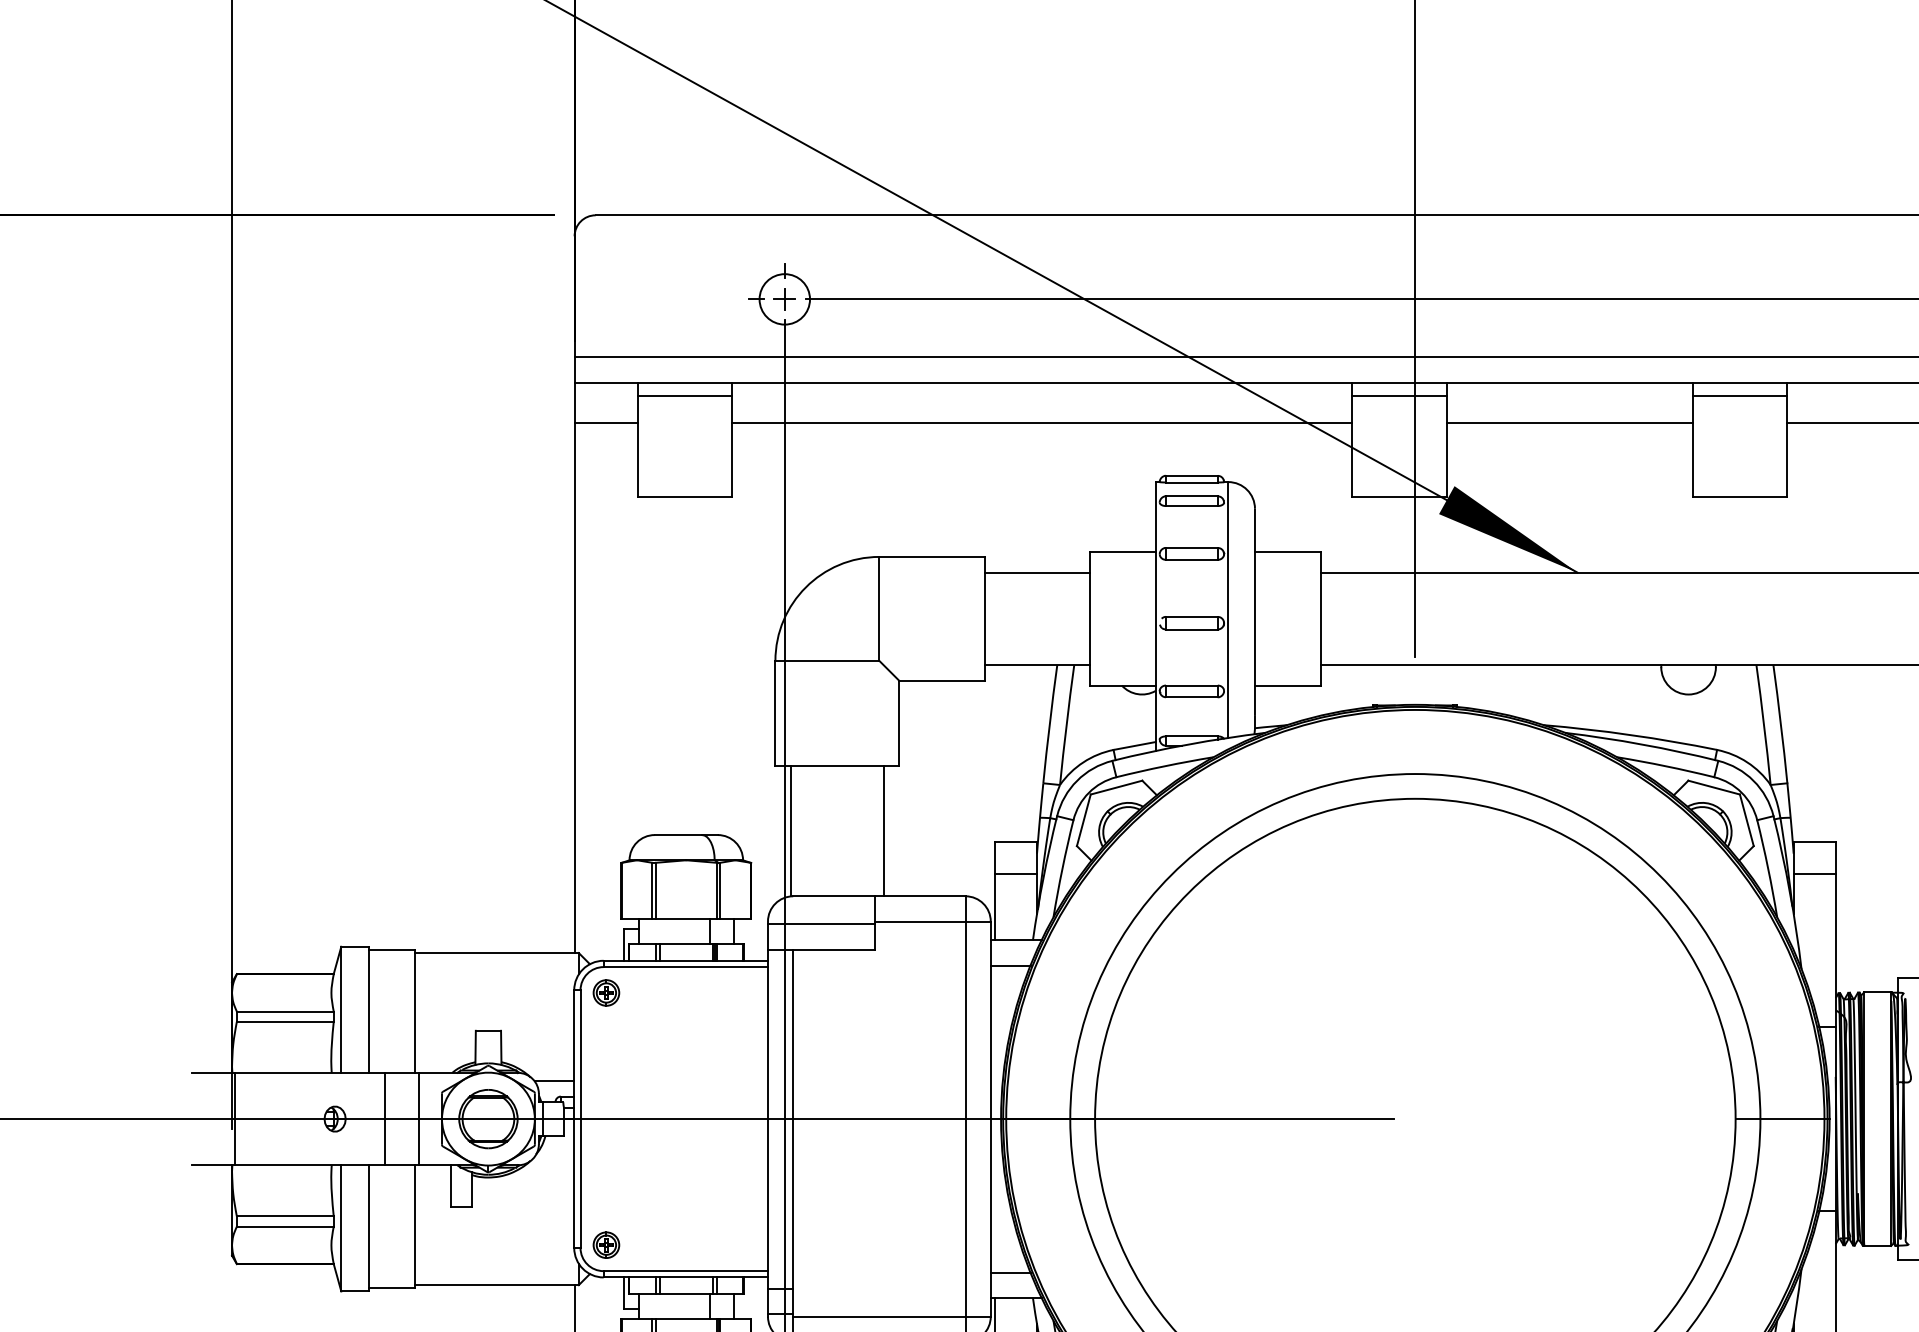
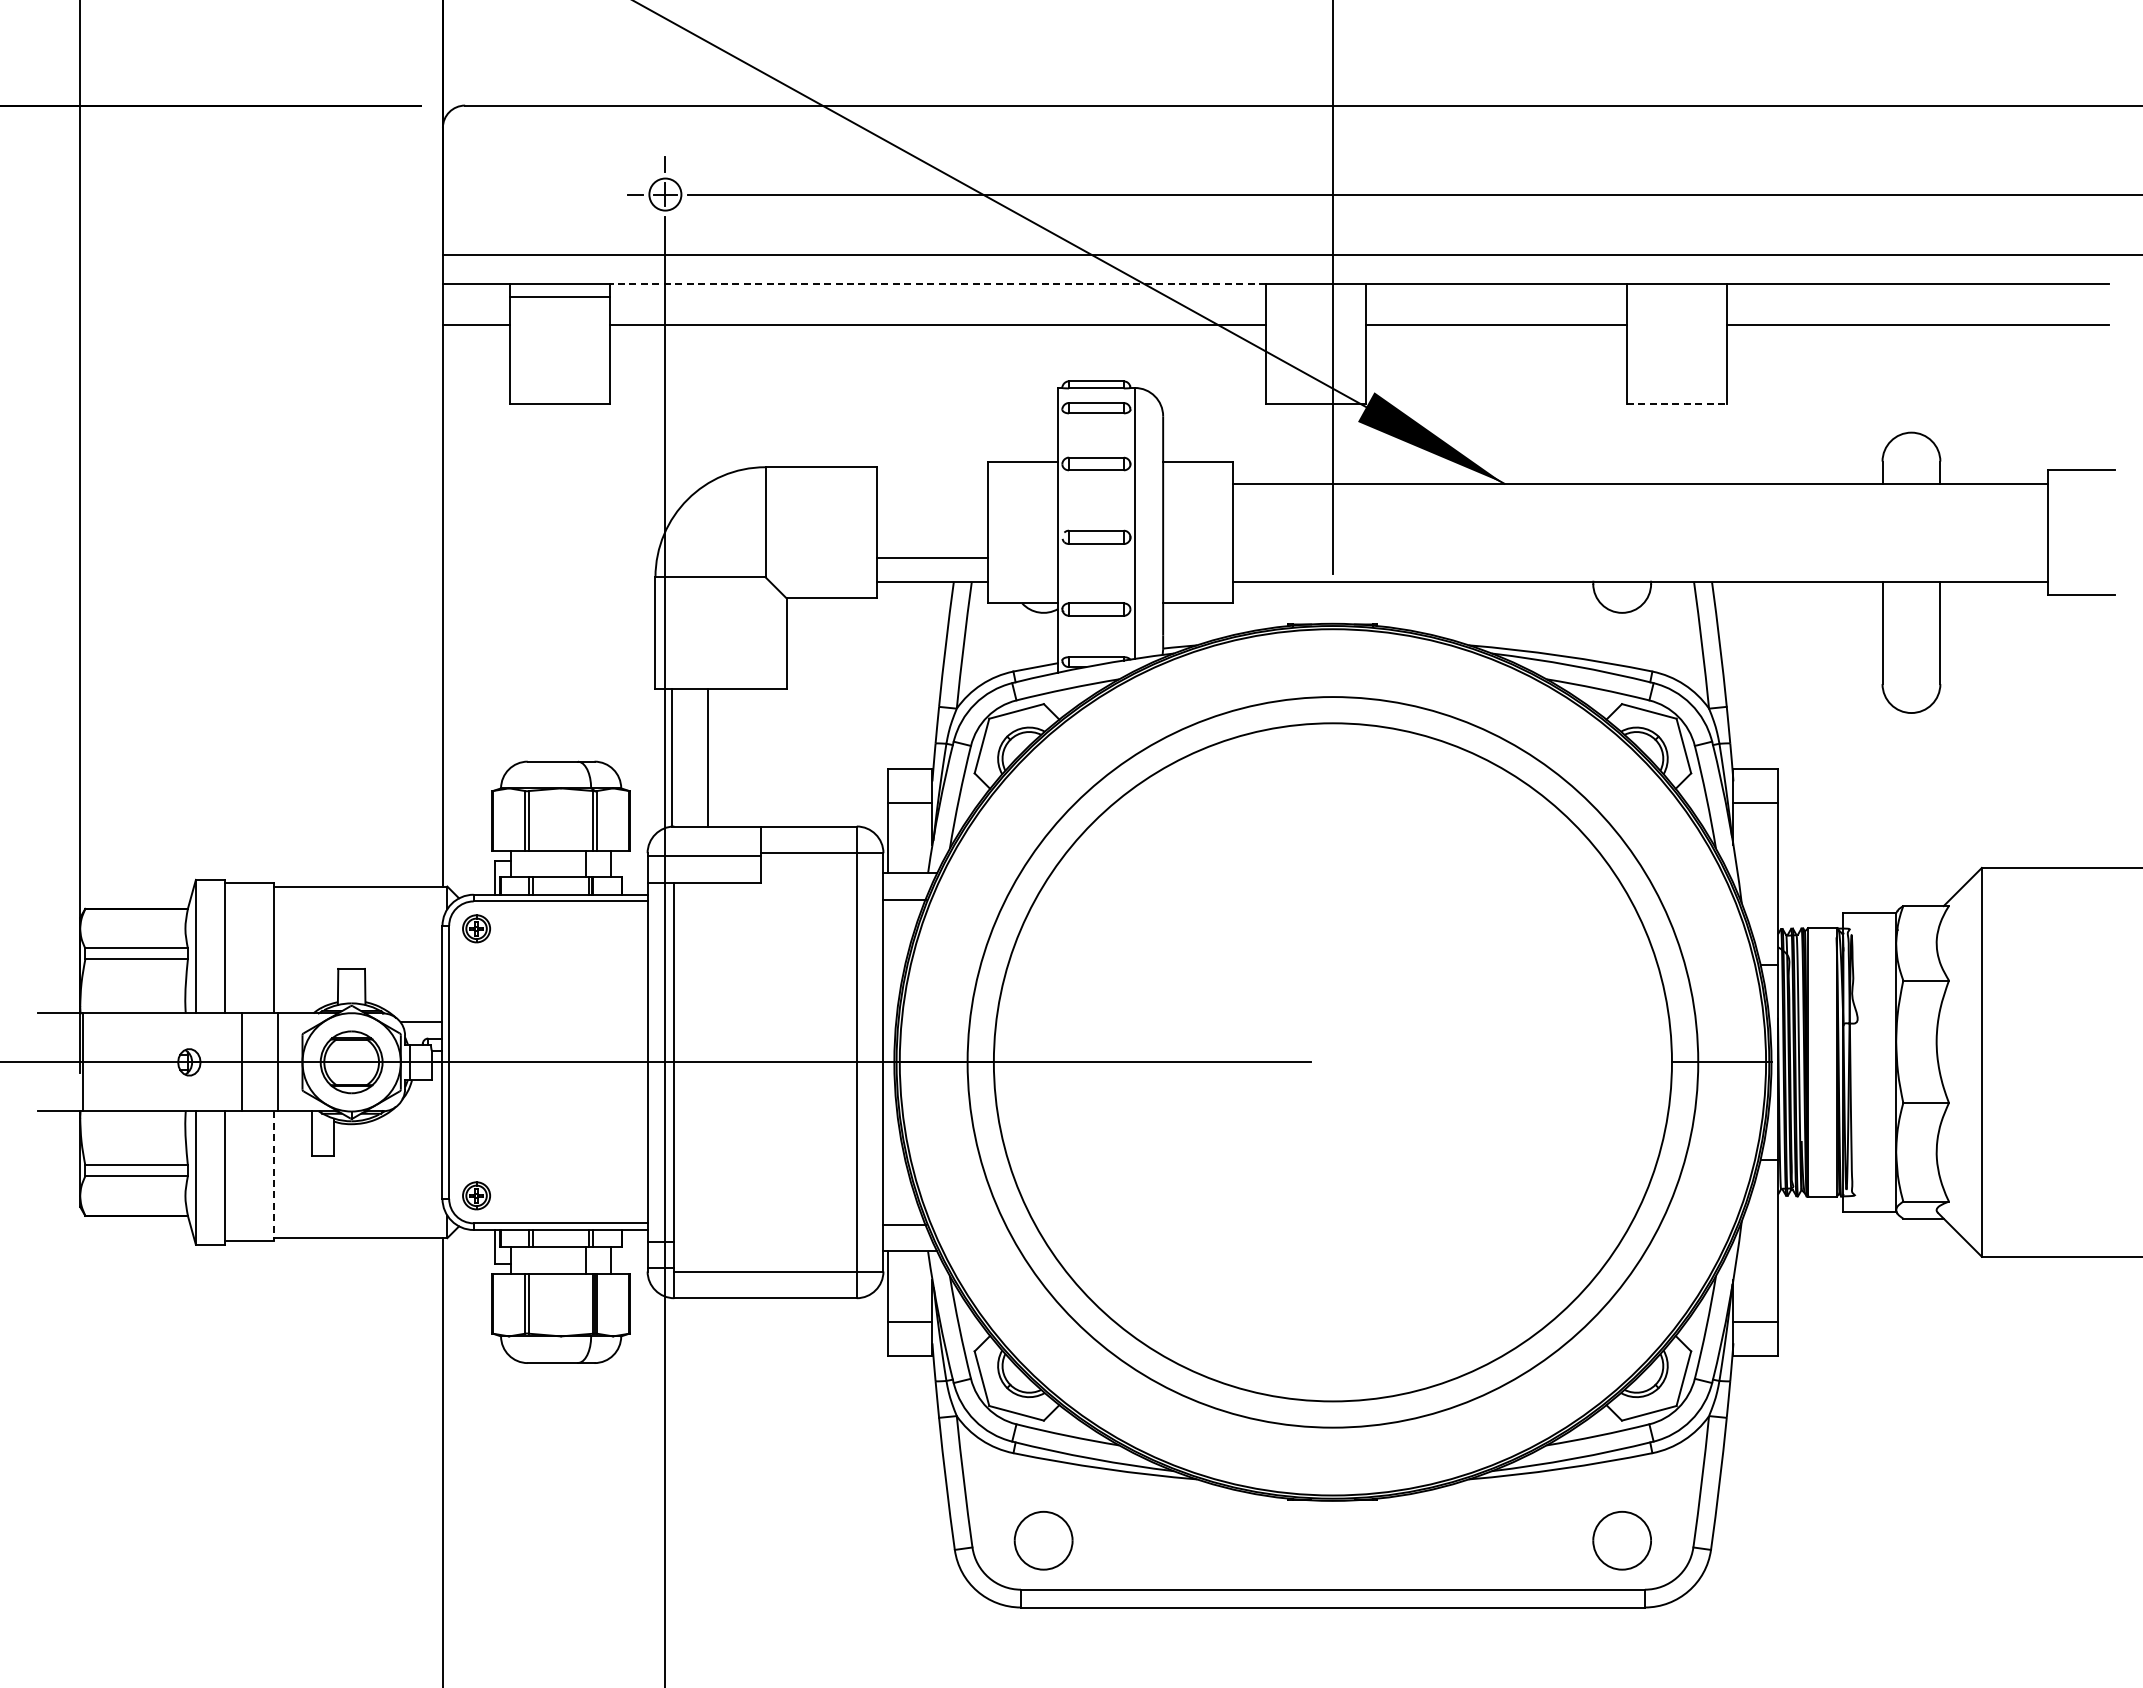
circle: (784, 299) -> (665, 194), size x0.6
line: (1041, 383) -> (937, 283), solid -> dashed
line: (1399, 395) -> (1316, 296), removed
line: (1739, 395) -> (1676, 296), removed
line: (1740, 496) -> (1677, 403), solid -> dashed
line: (1037, 572) -> (932, 557), moved
line: (883, 831) -> (707, 757), moved
line: (414, 1226) -> (273, 1176), solid -> dashed

